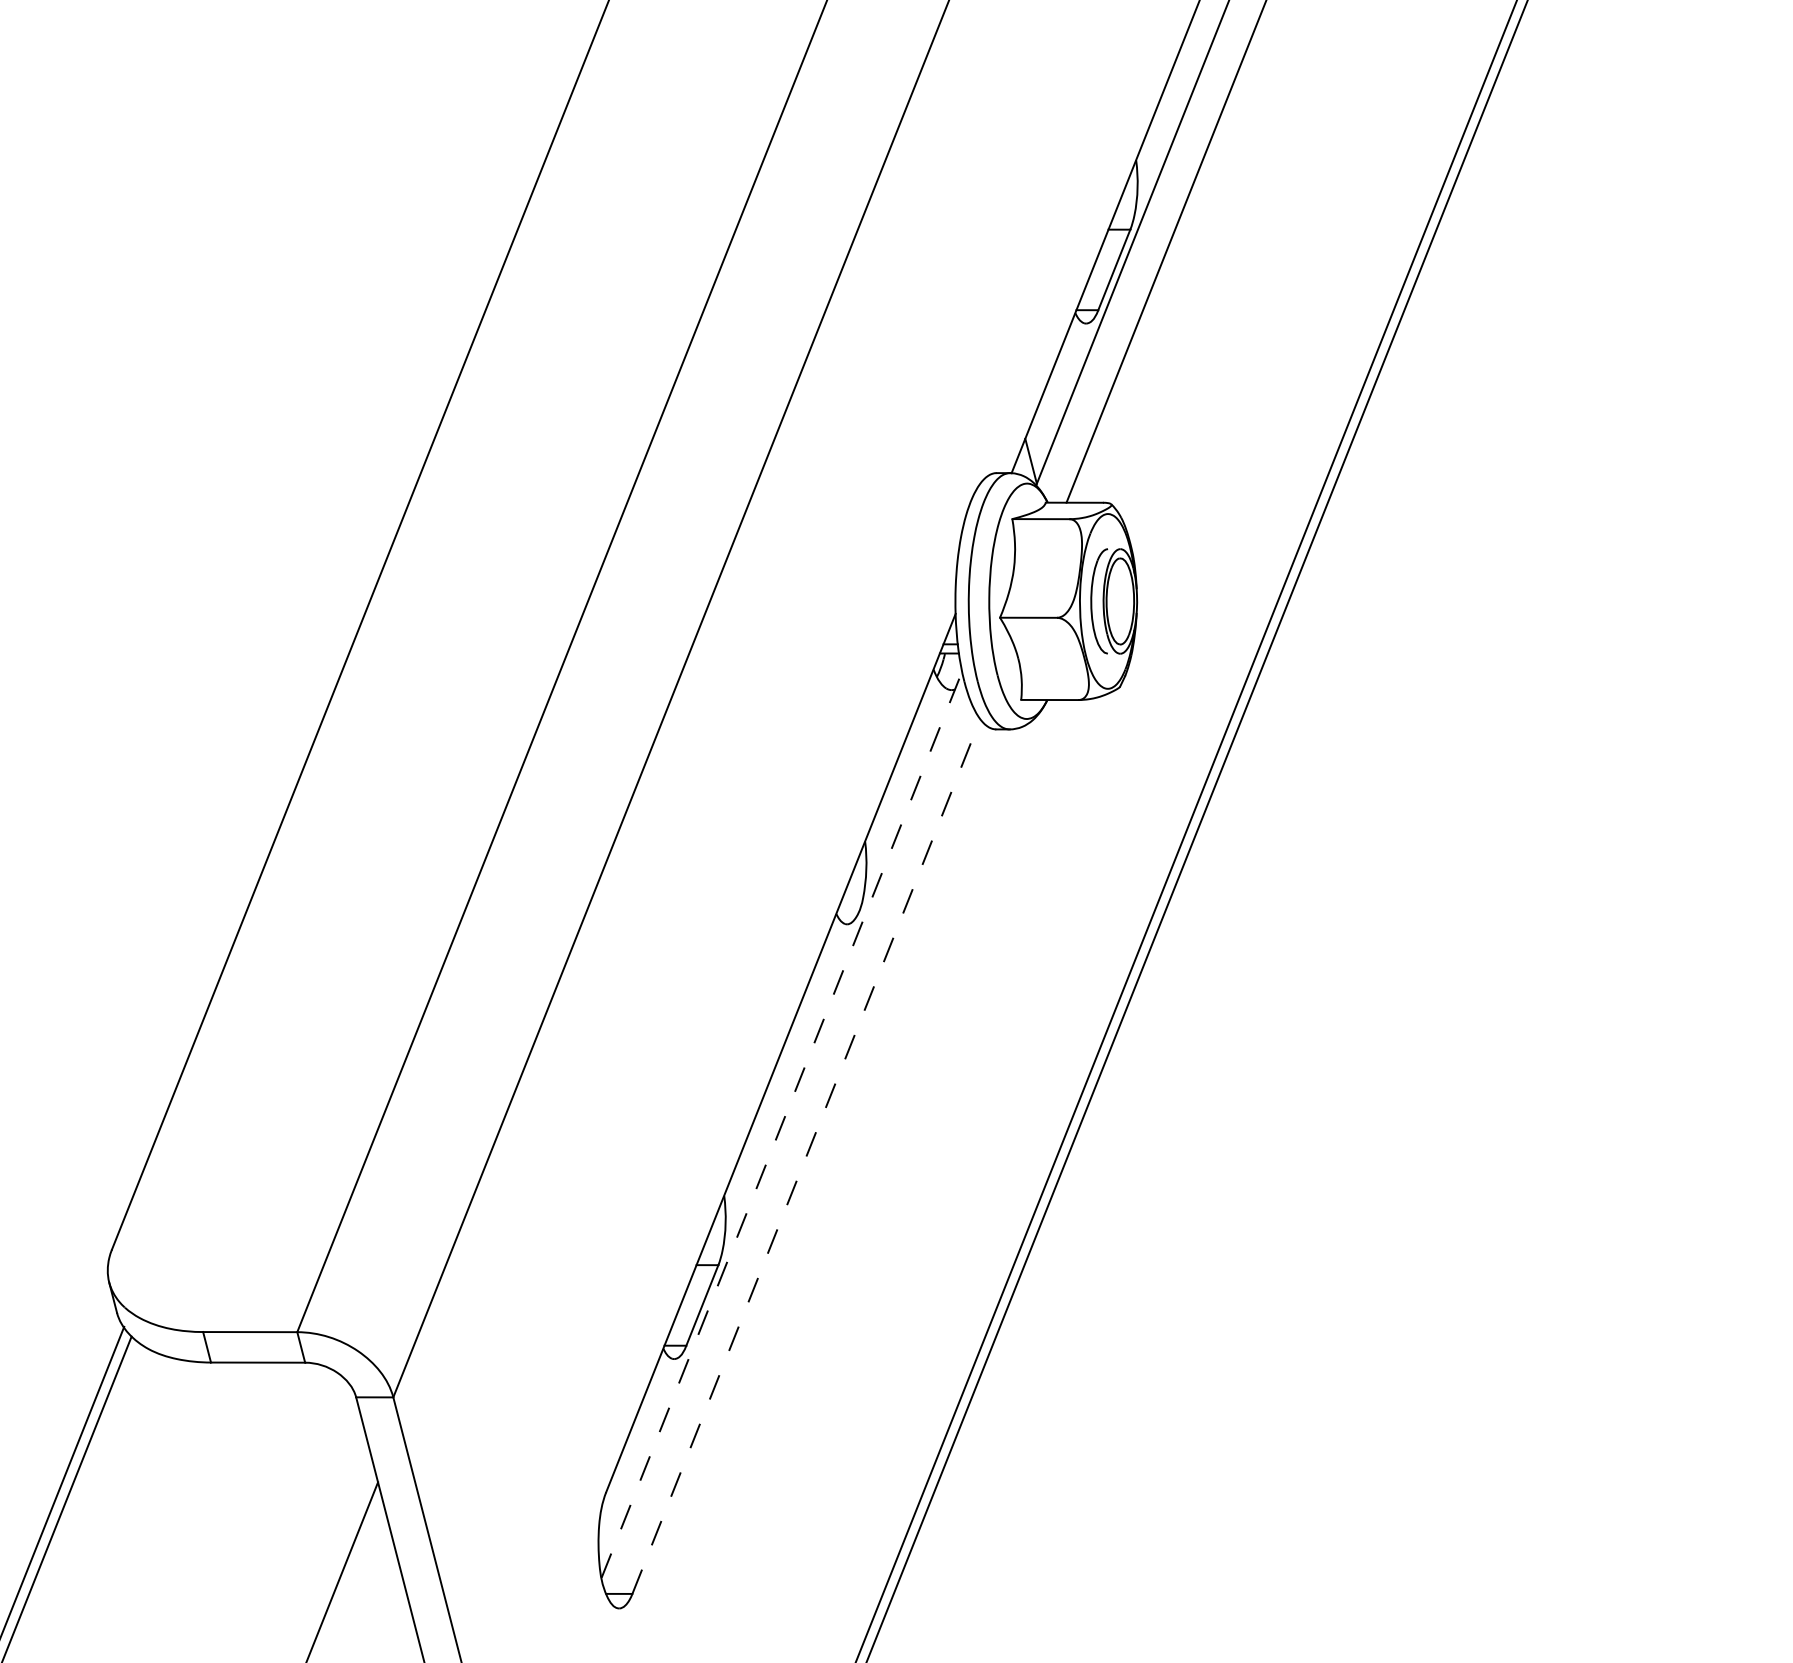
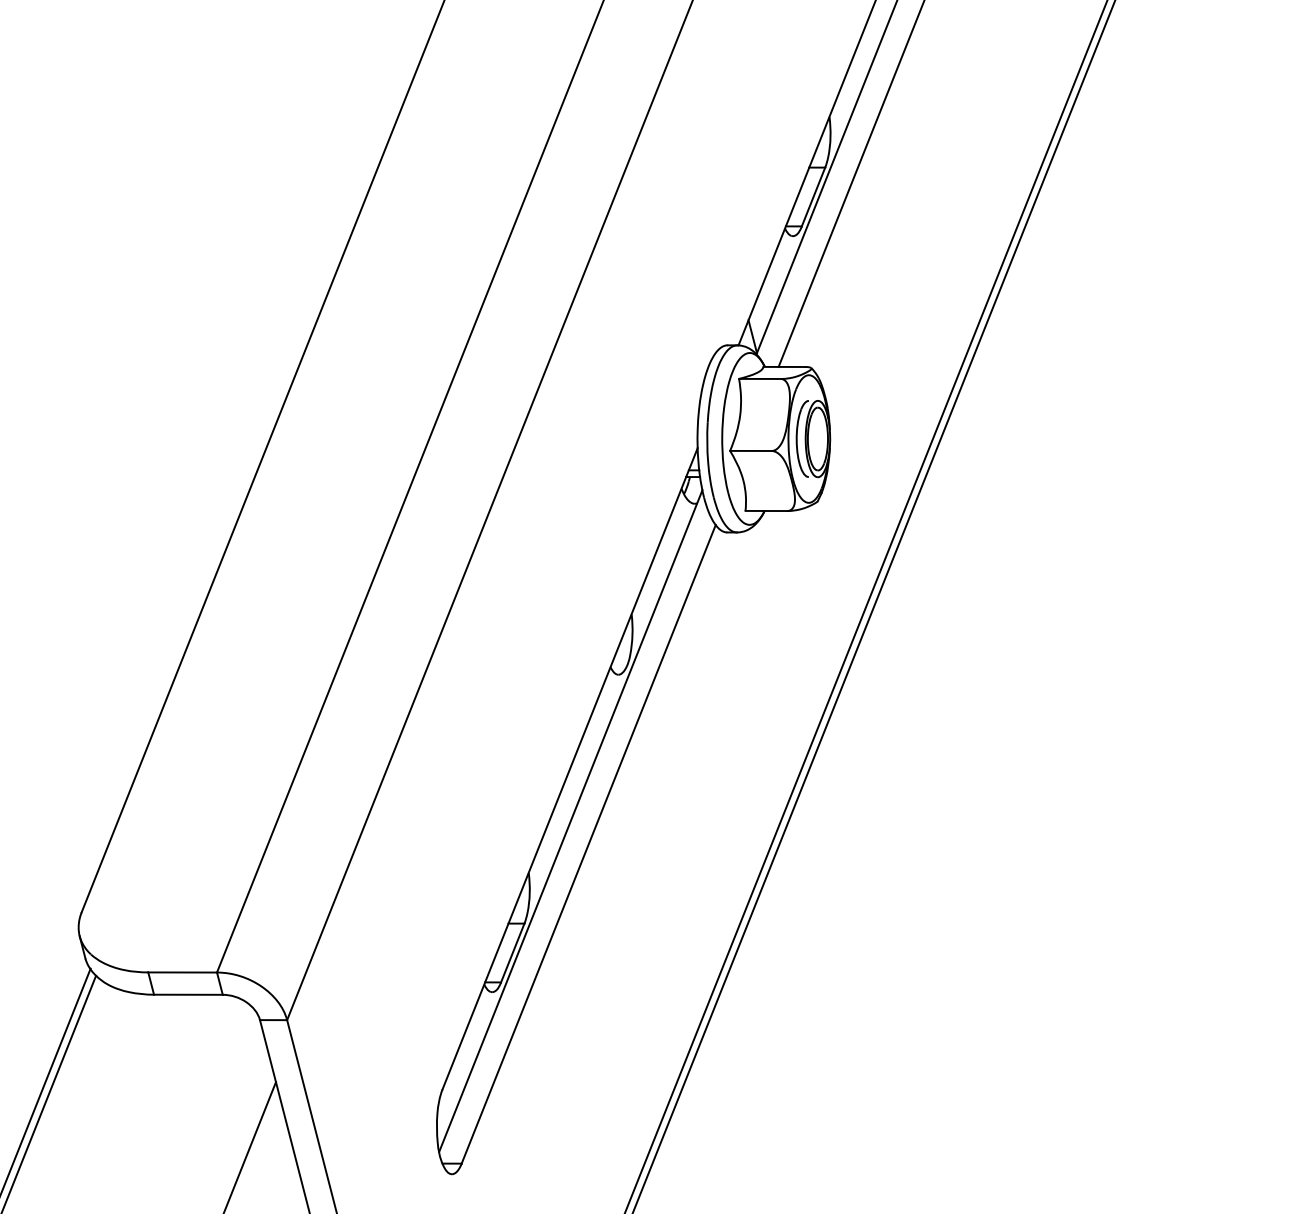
line: (782, 1123) -> (571, 820), dashed -> solid
line: (806, 1156) -> (588, 844), dashed -> solid

